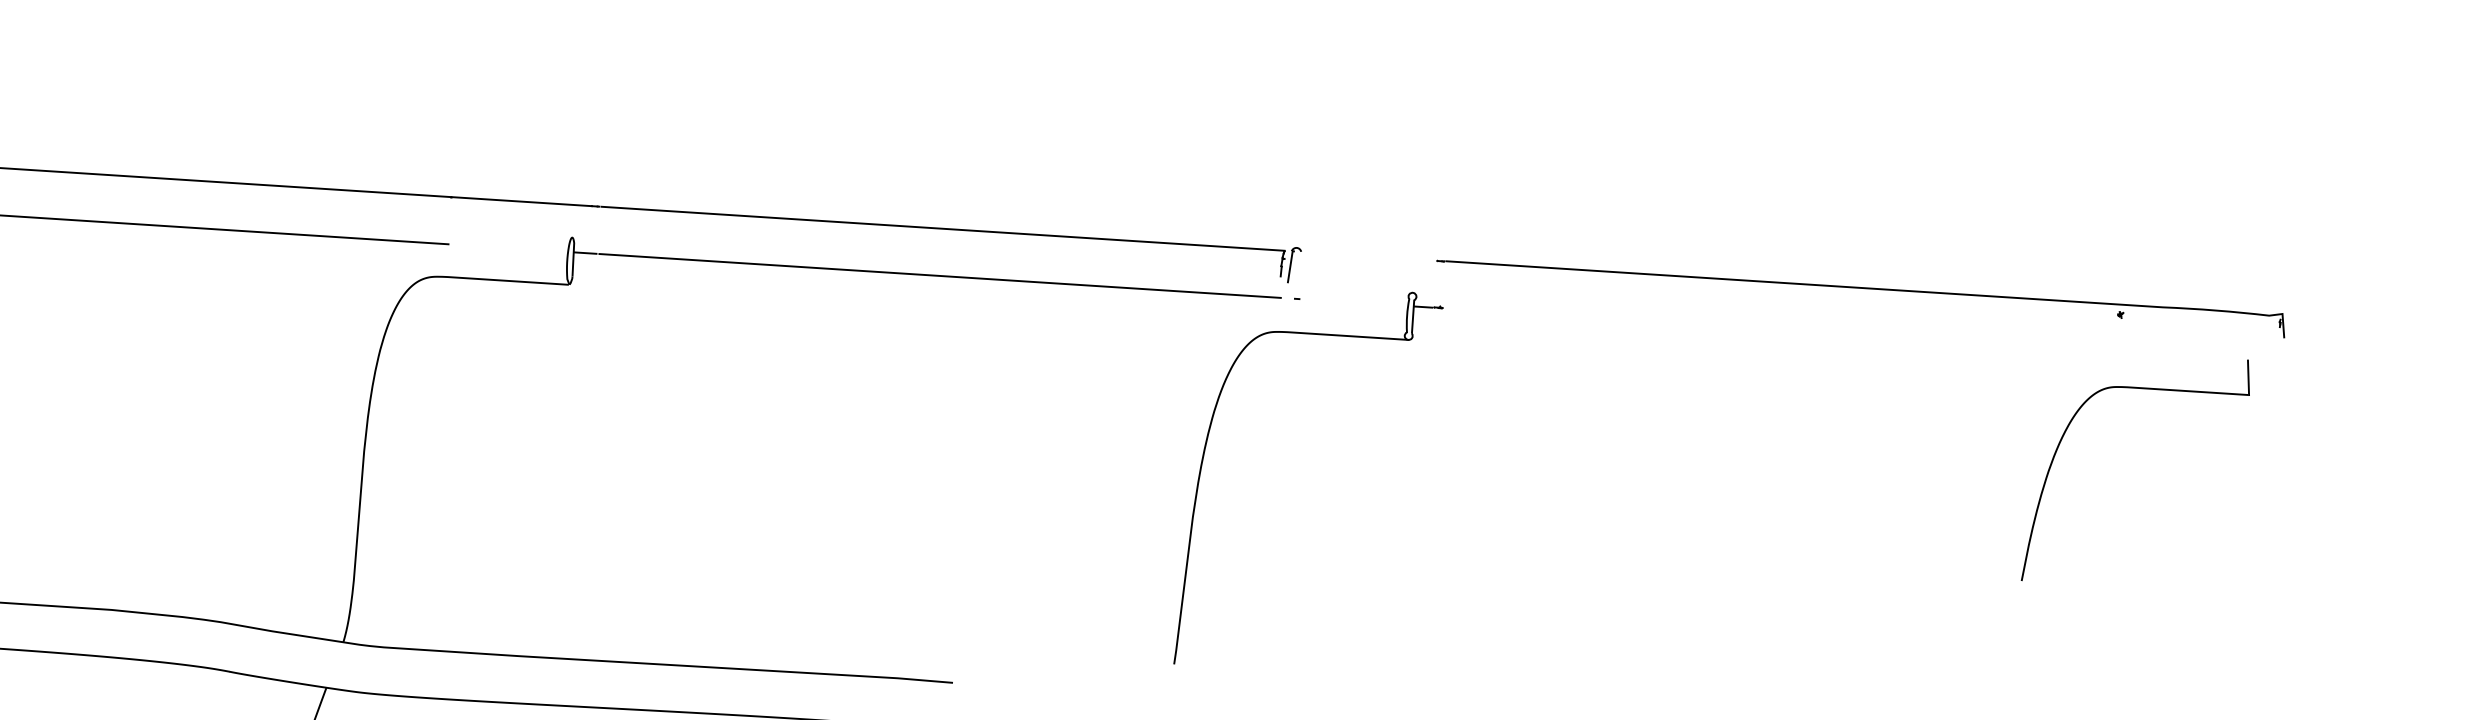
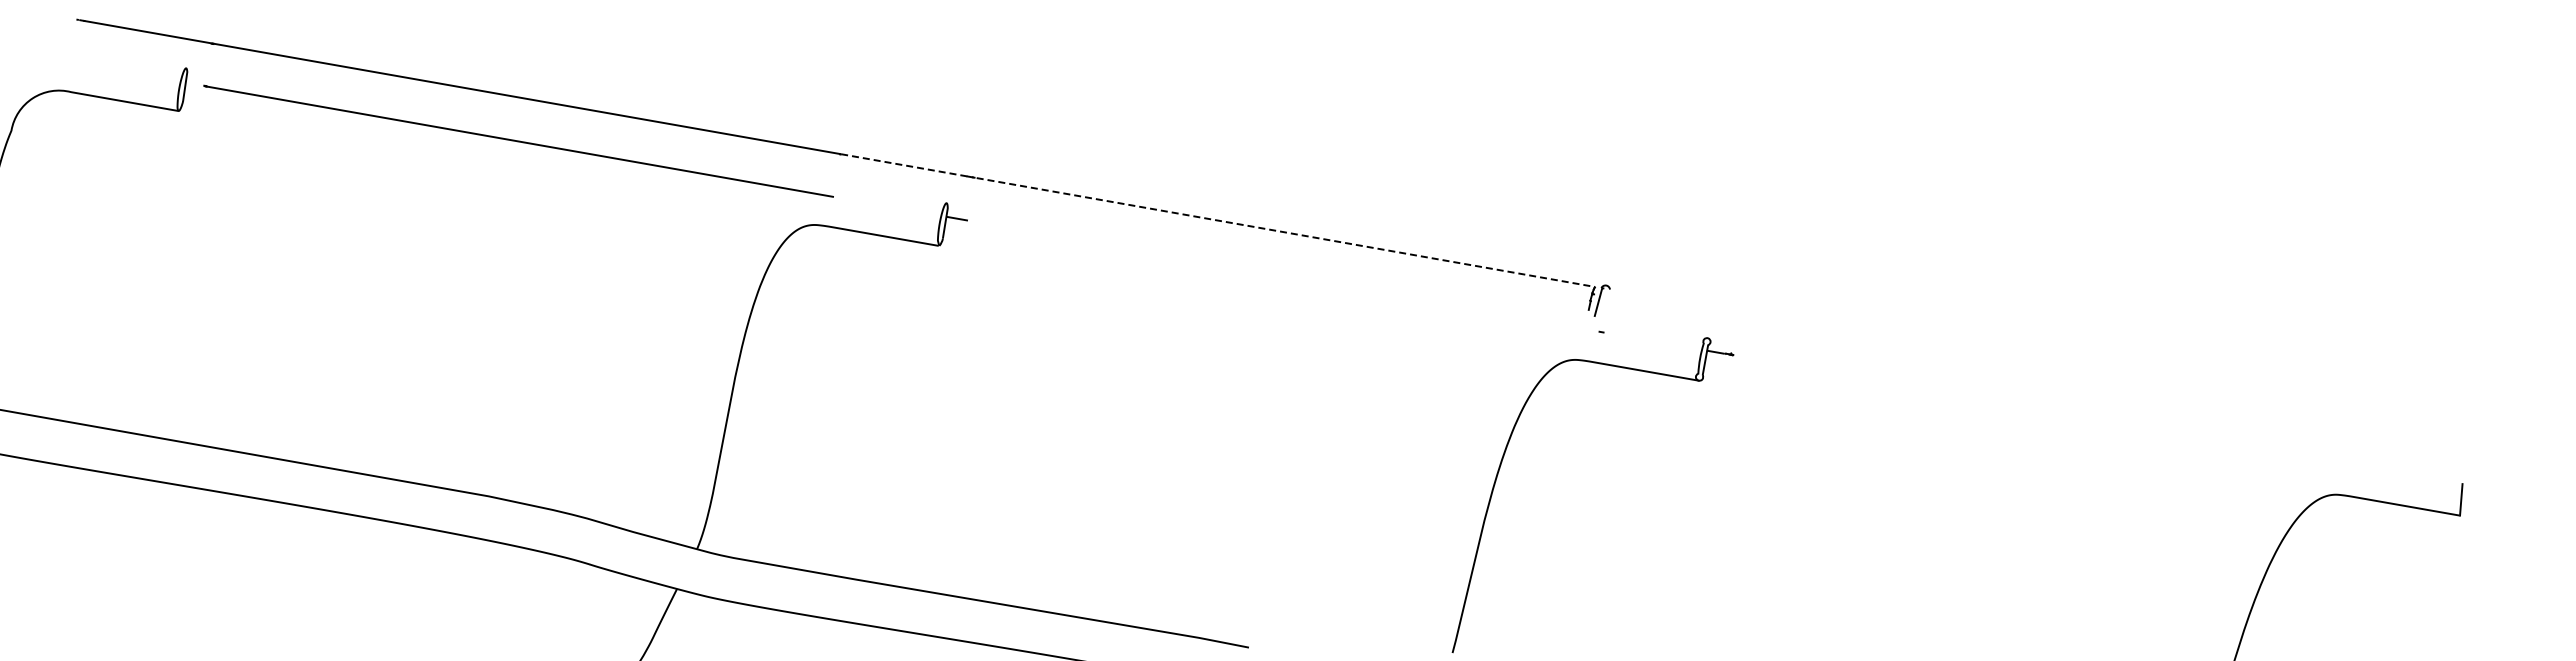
line: (522, 201) -> (904, 165), solid -> dashed
line: (942, 228) -> (1285, 232), solid -> dashed
line: (939, 275) -> (1277, 274), removed
part: (1864, 289) -> (2119, 380), removed

